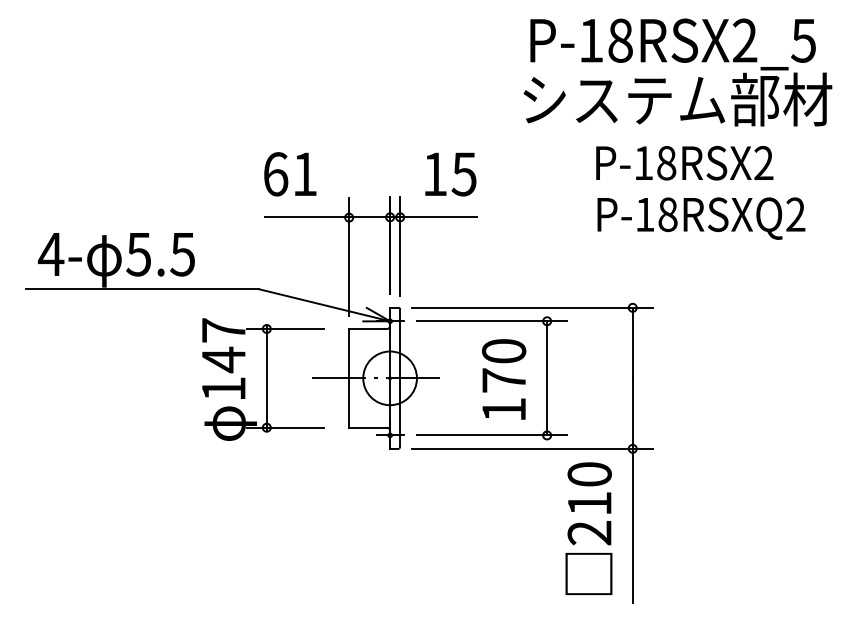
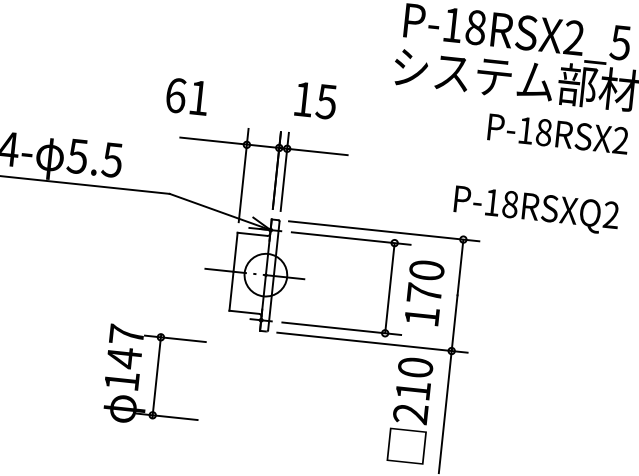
text: (684, 162) -> (558, 133), moved
text: (290, 174) -> (187, 96), moved
text: (450, 174) -> (315, 100), moved
text: (701, 218) -> (536, 210), moved
part: (263, 379) -> (154, 376), moved
text: (504, 379) -> (424, 292), moved

